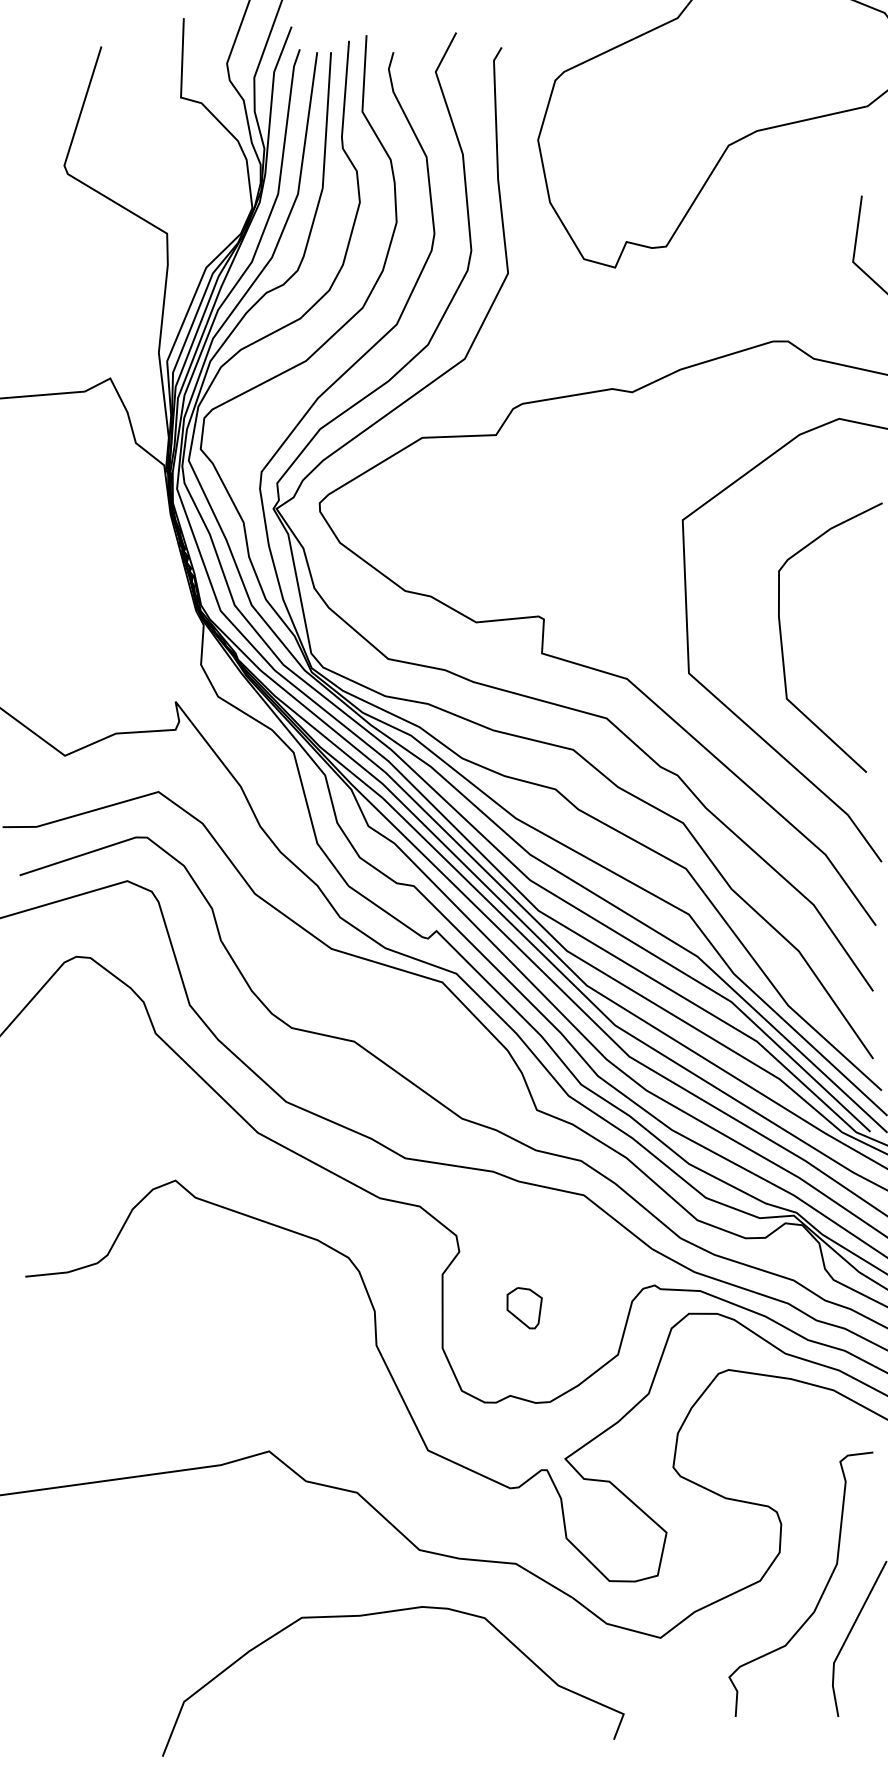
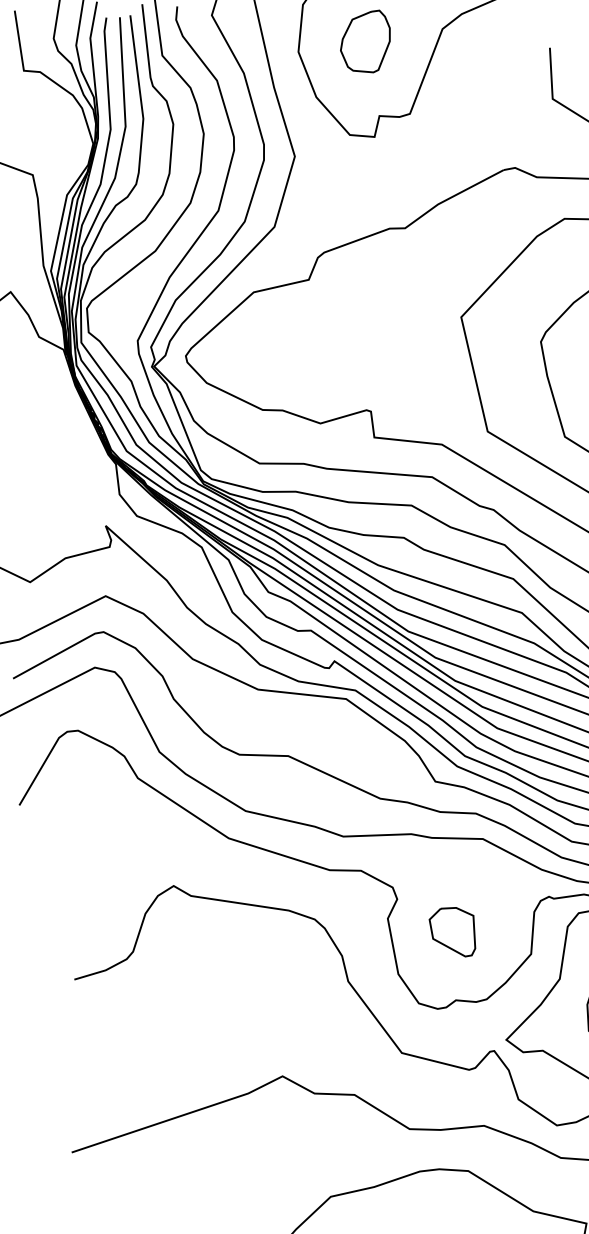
part: (627, 145) -> (366, 43), added
part: (524, 1307) -> (454, 931), size x1.67

